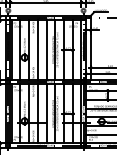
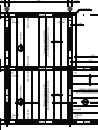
line: (37, 49) -> (31, 41), removed

